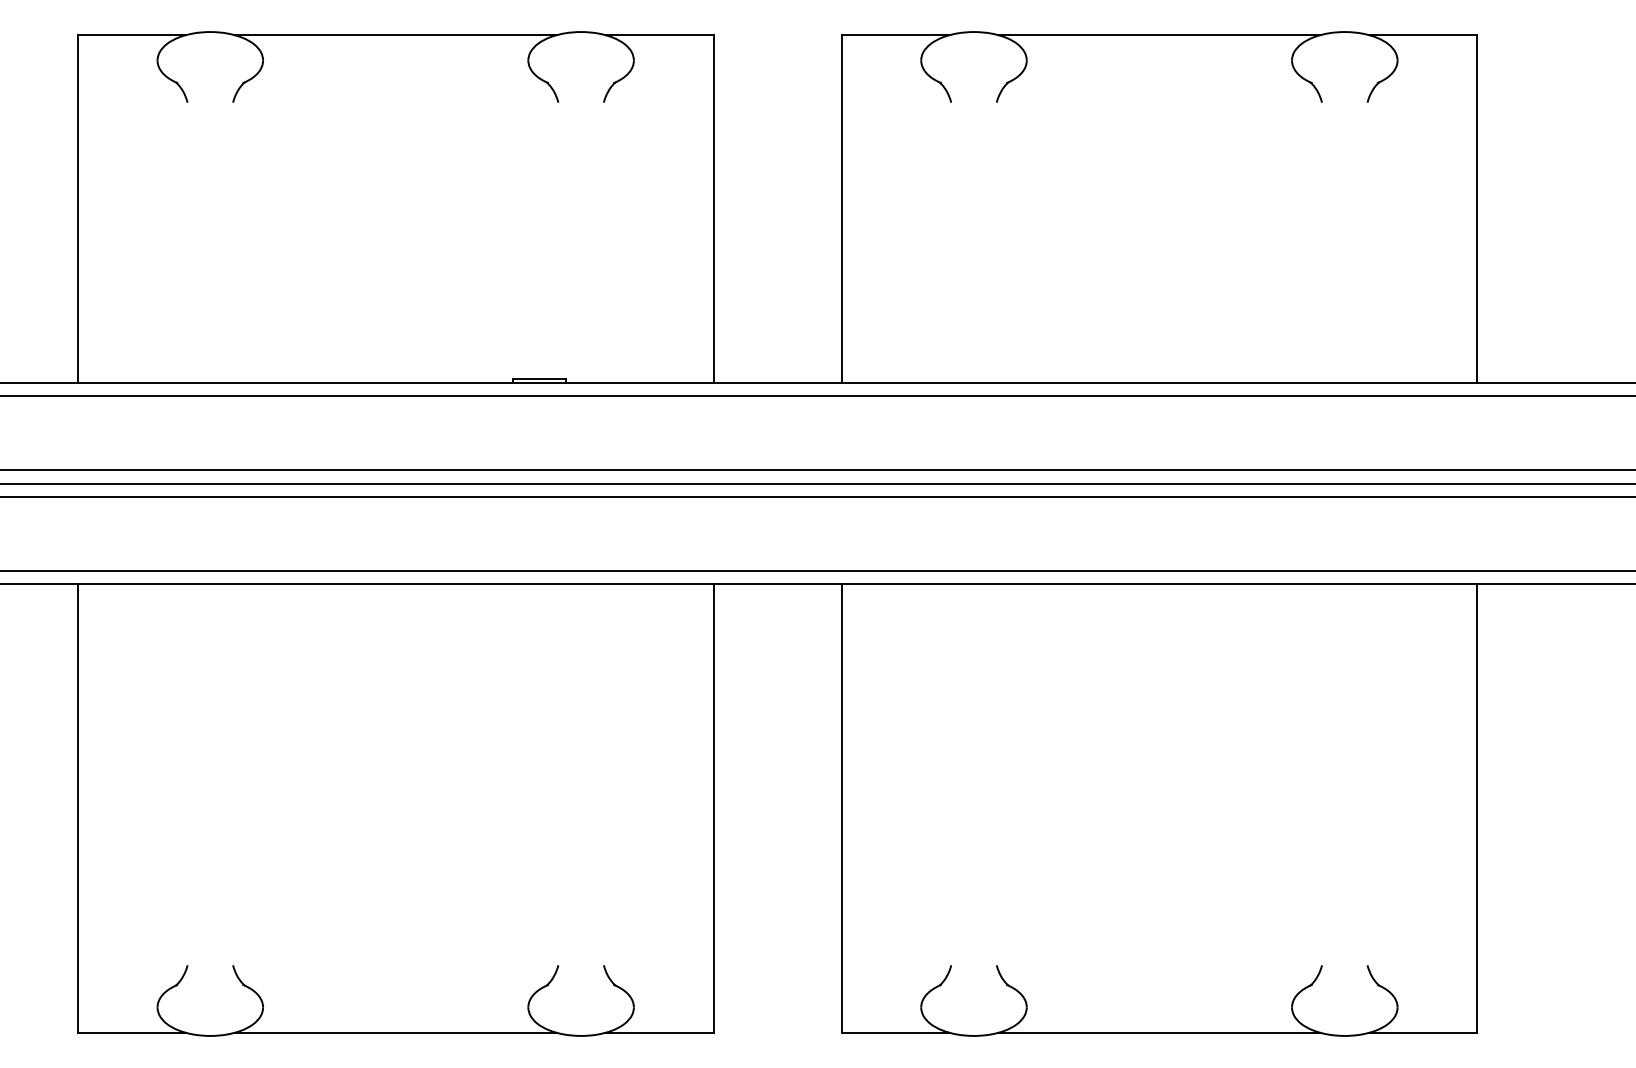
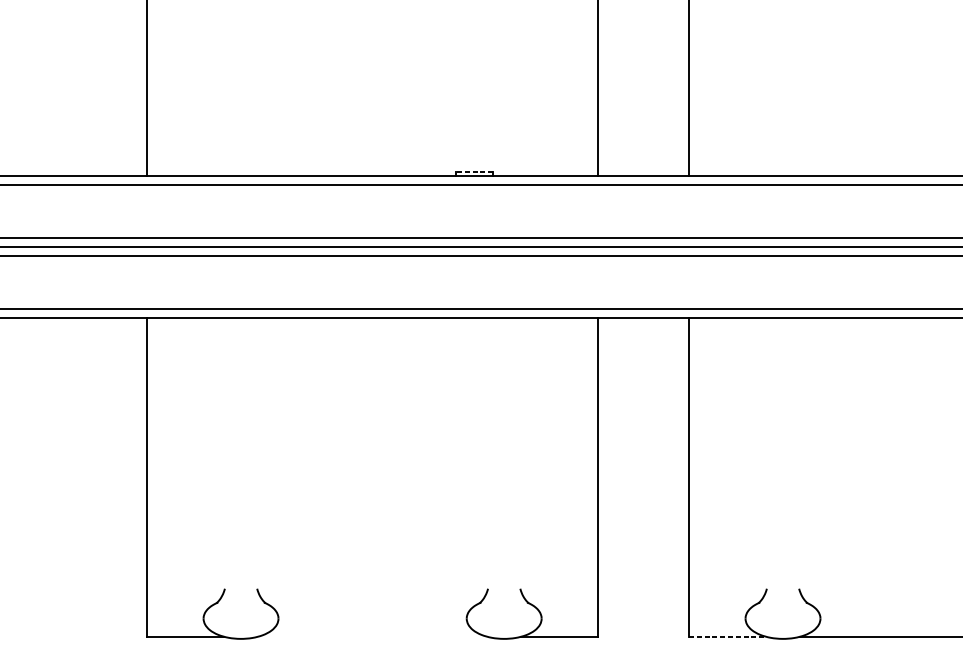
line: (538, 378) -> (473, 172), solid -> dashed
line: (395, 1032) -> (372, 636), removed
line: (896, 1032) -> (728, 636), solid -> dashed

